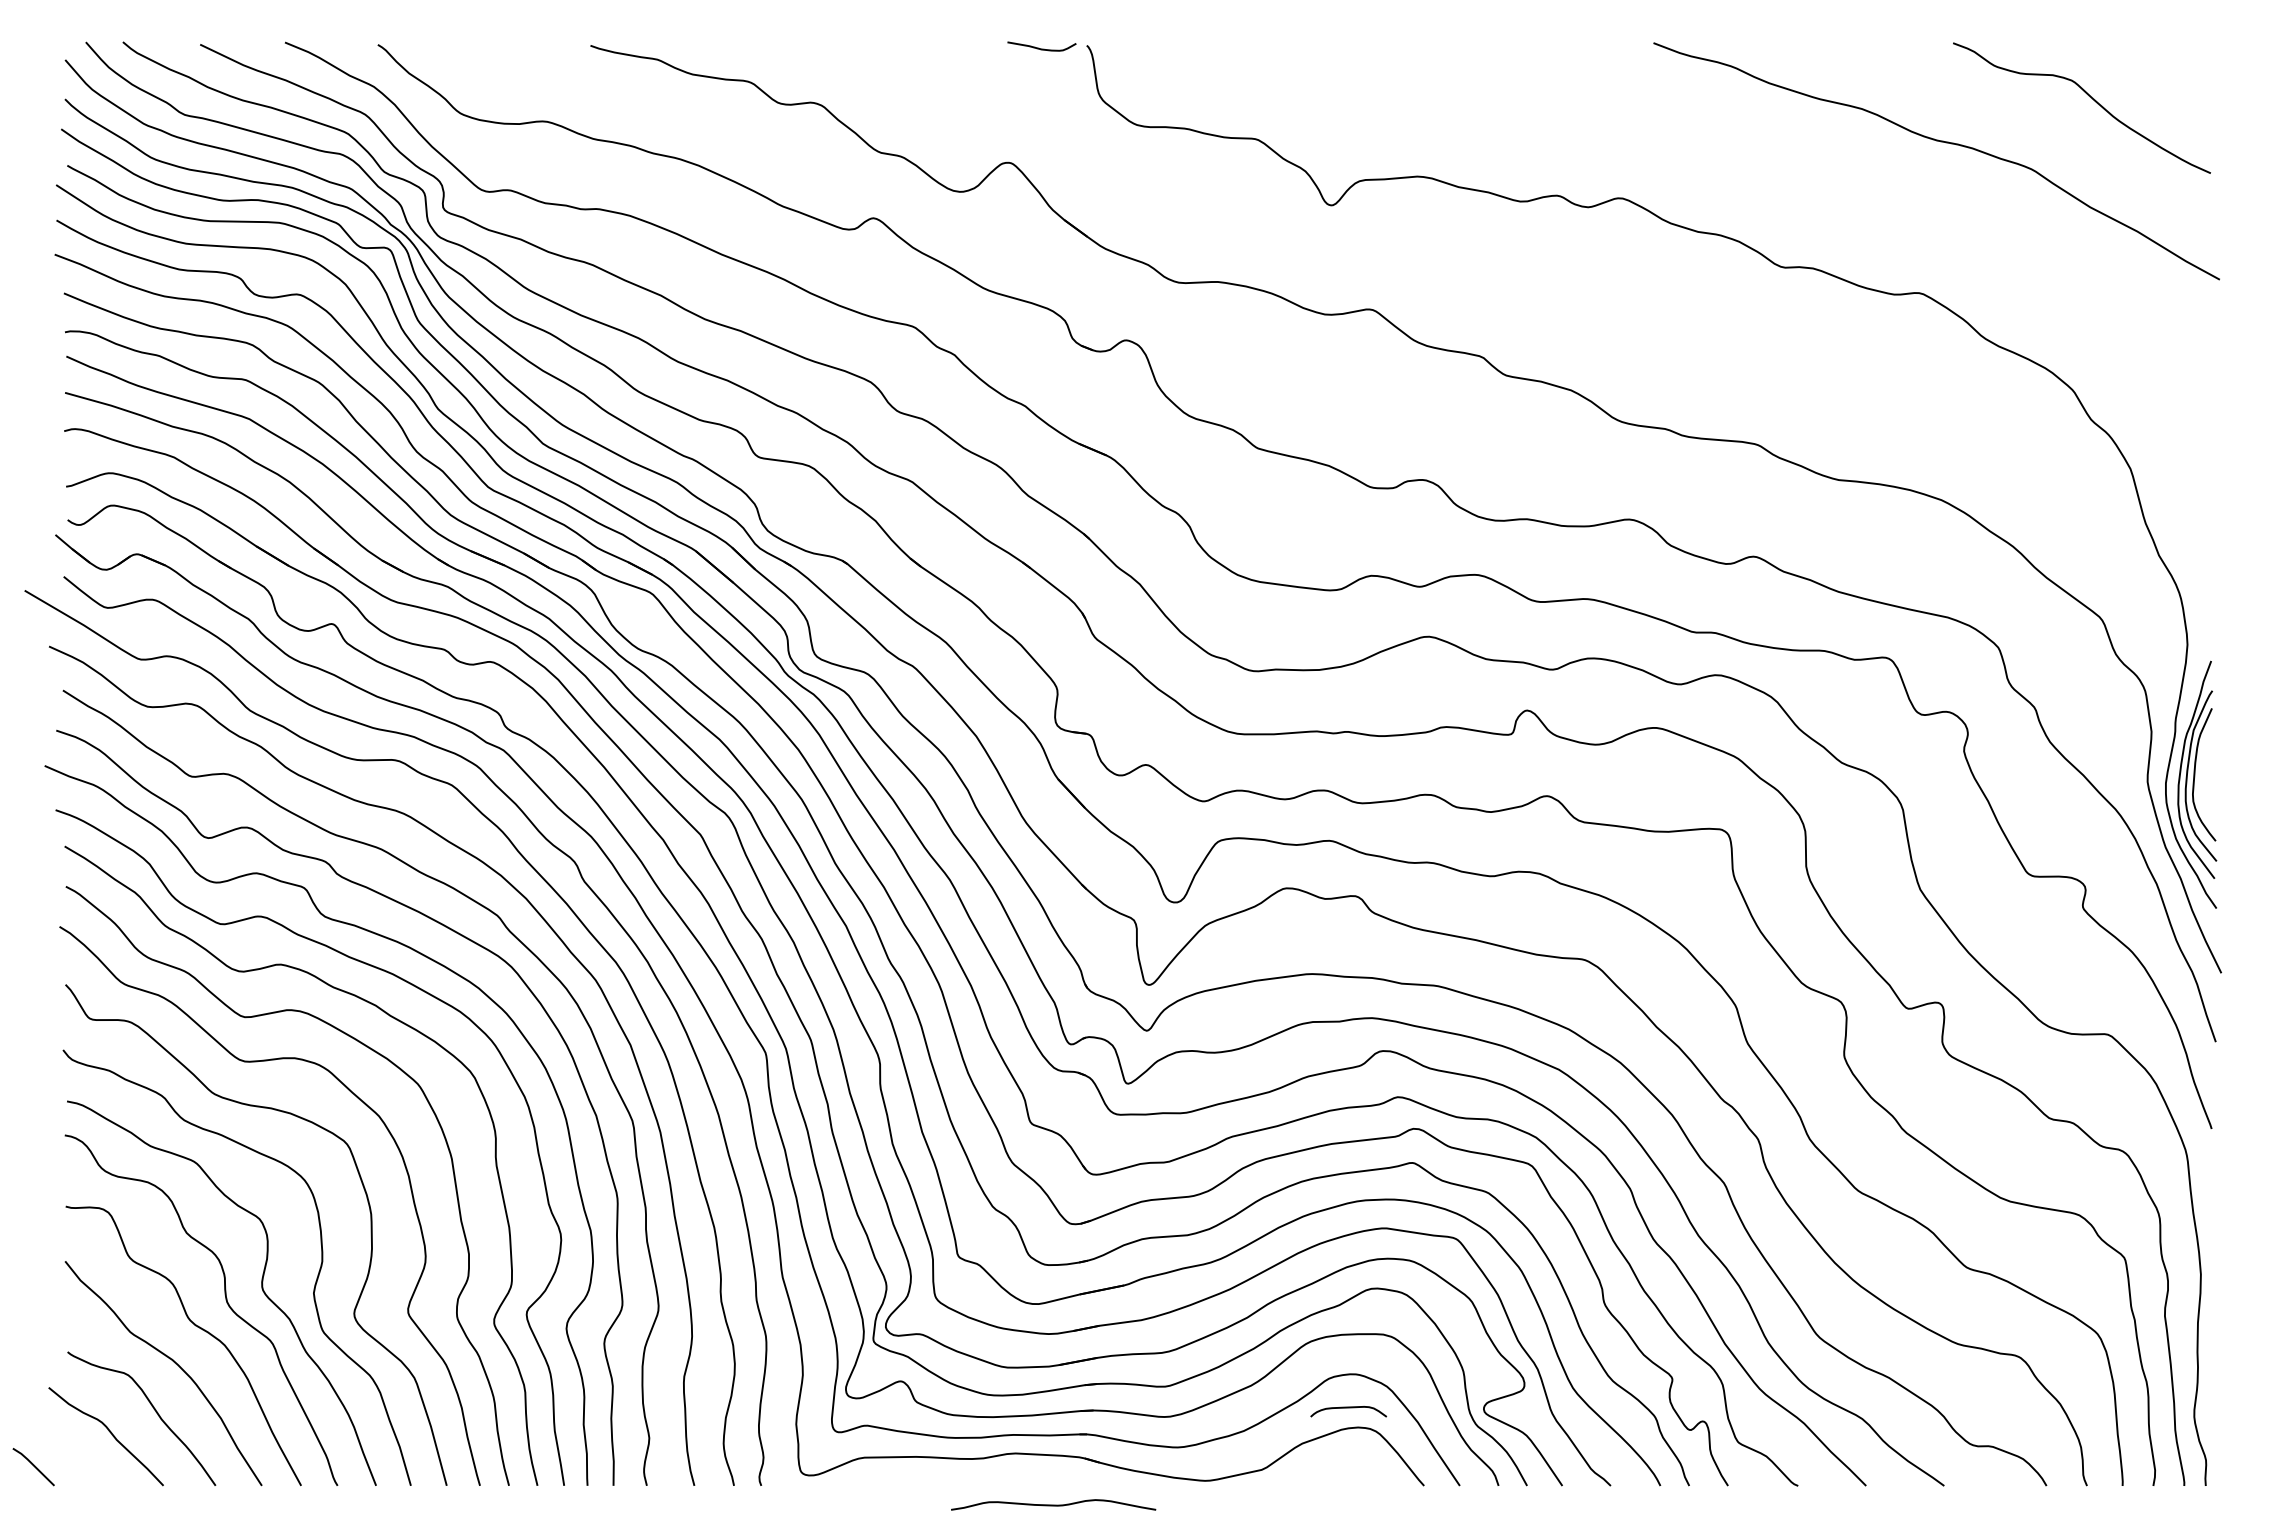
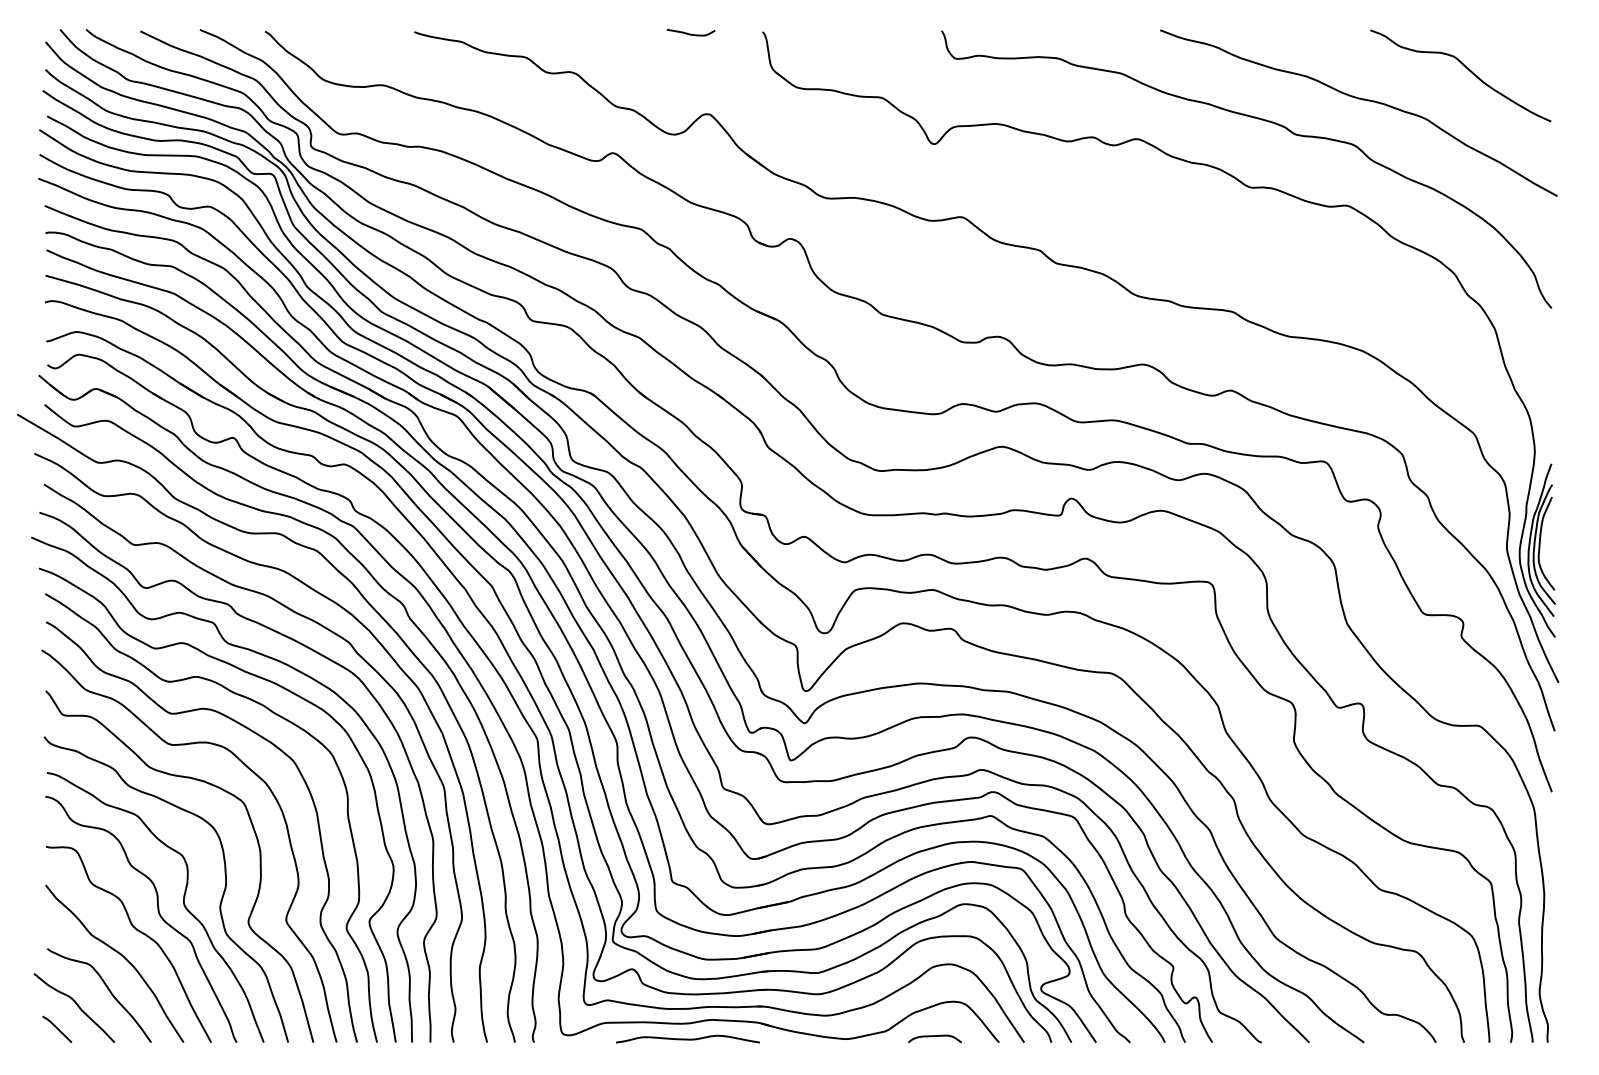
curve: (1041, 48) -> (690, 34), moved
curve: (1798, 171) -> (1261, 120), added
curve: (1348, 1408) -> (934, 1036), moved
line: (33, 1466) -> (57, 1029), moved
curve: (1053, 1504) -> (687, 1038), moved

